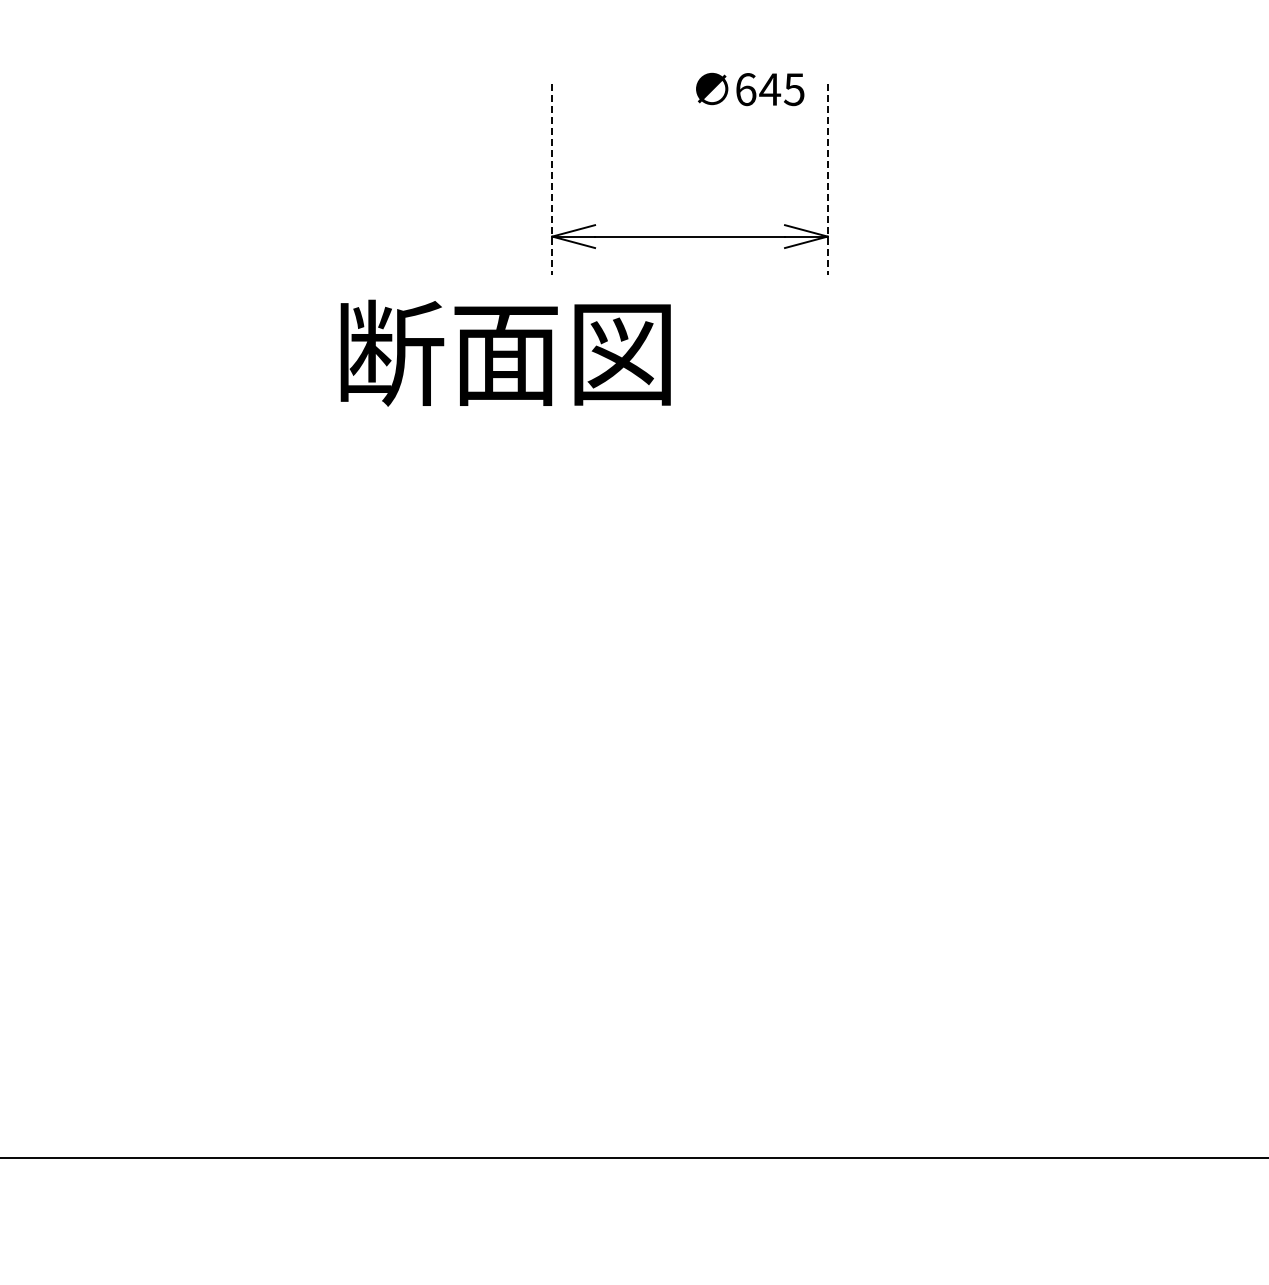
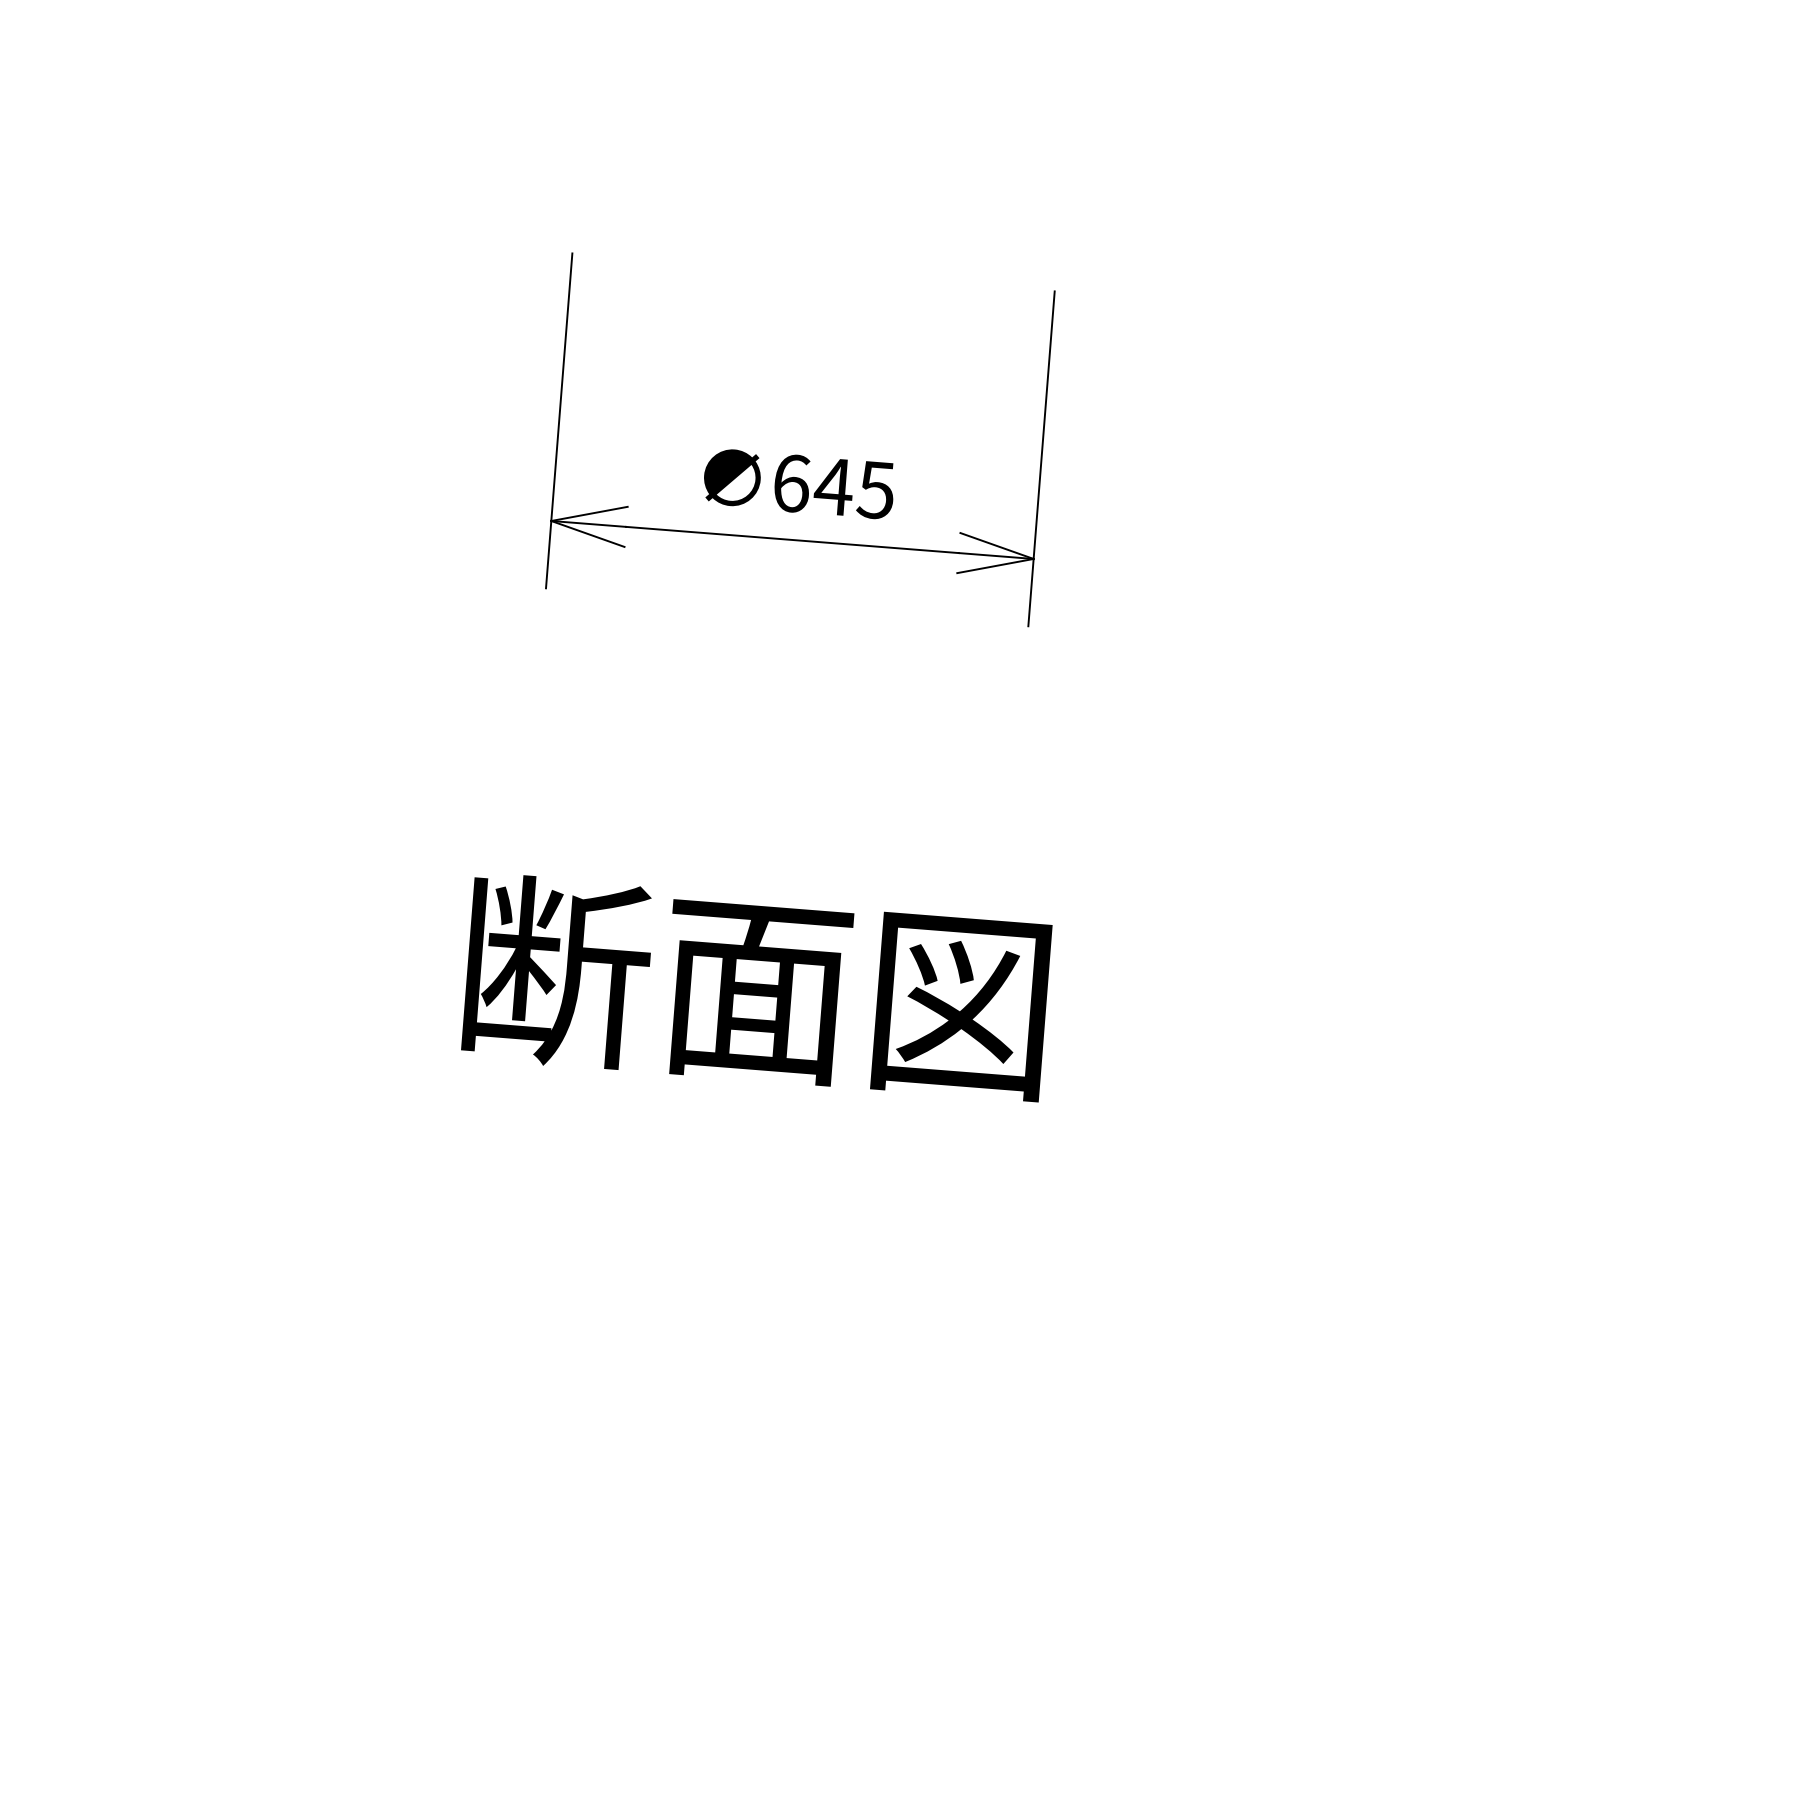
text: (750, 89) -> (799, 483), moved
line: (552, 179) -> (559, 420), dashed -> solid
line: (827, 179) -> (1041, 458), dashed -> solid
text: (505, 352) -> (756, 986), moved

